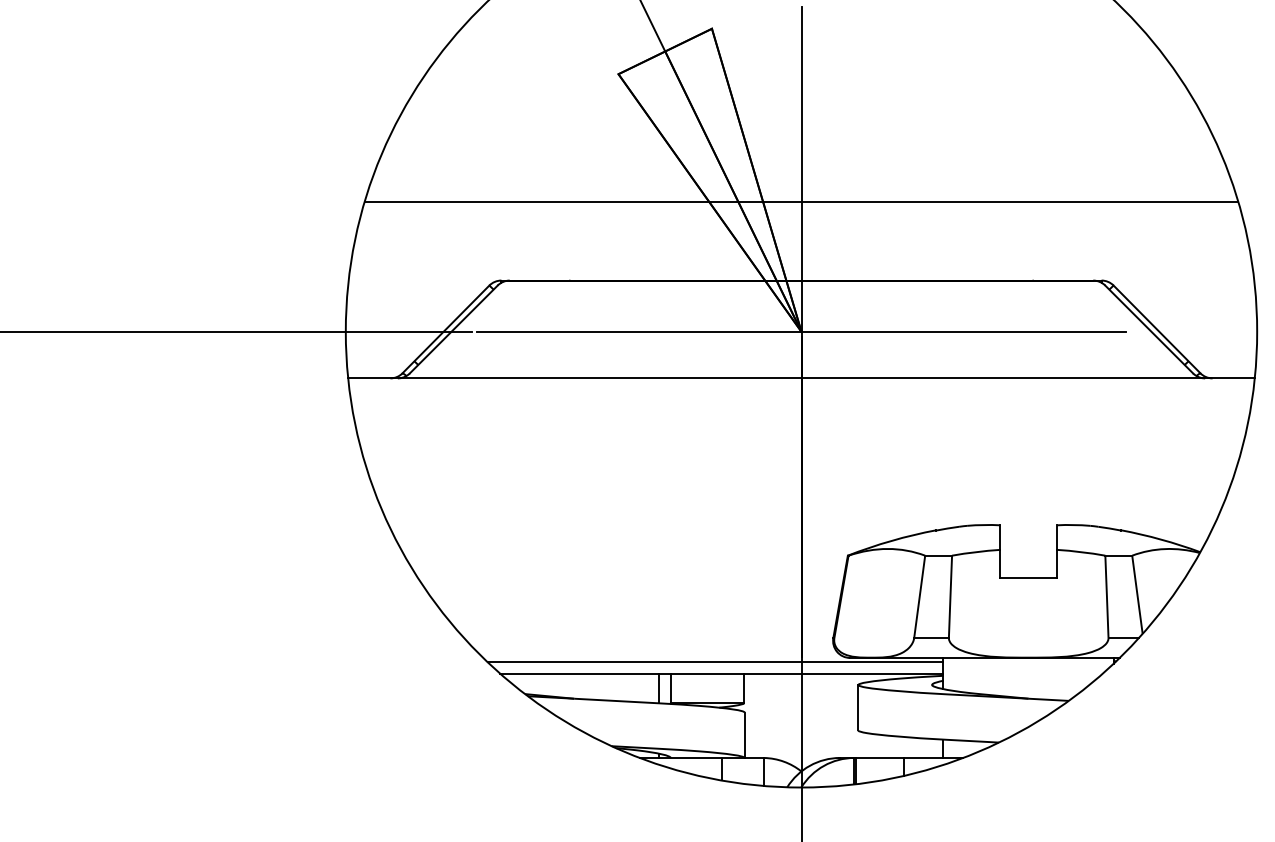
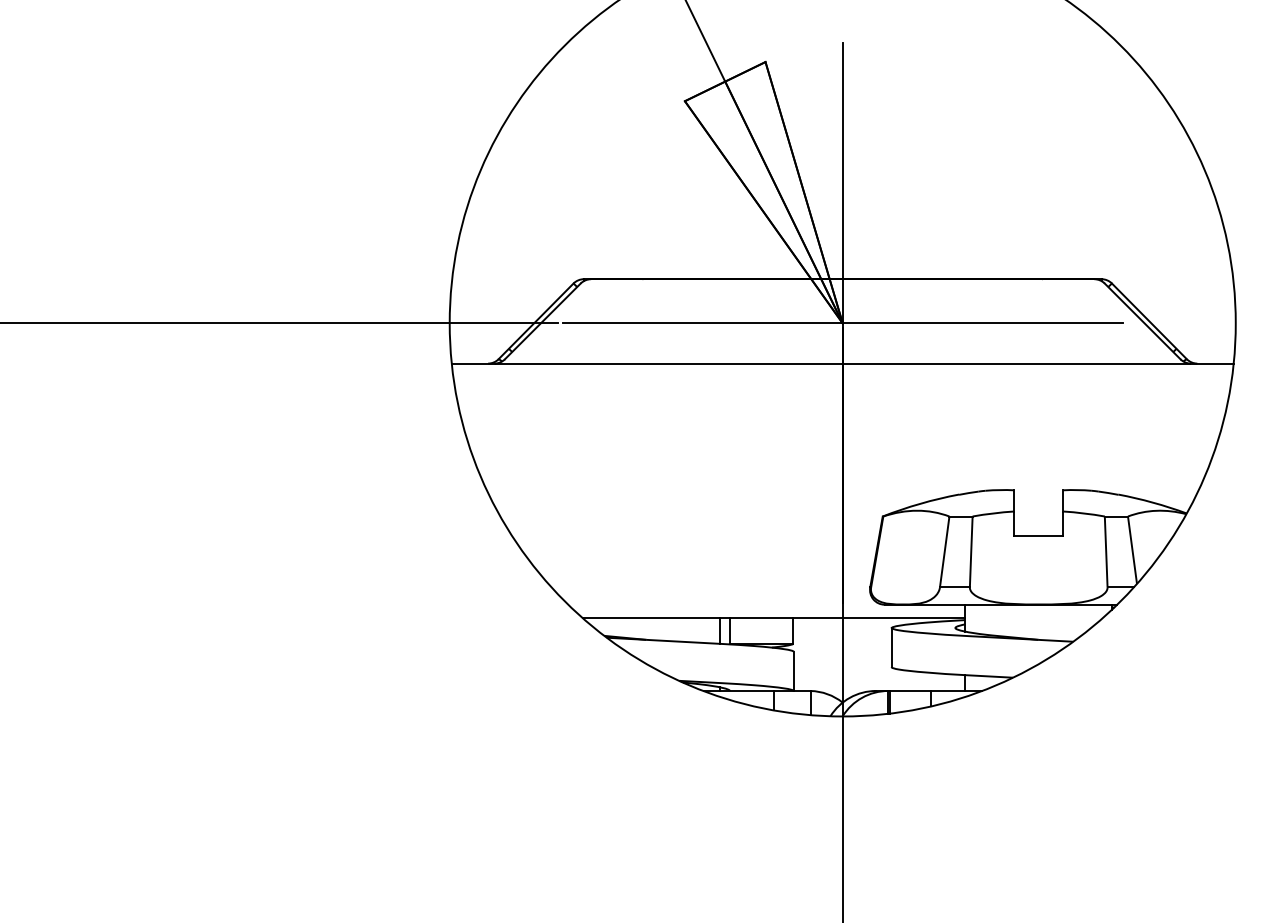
line: (801, 202) -> (842, 211), removed
line: (715, 662) -> (768, 608), removed

